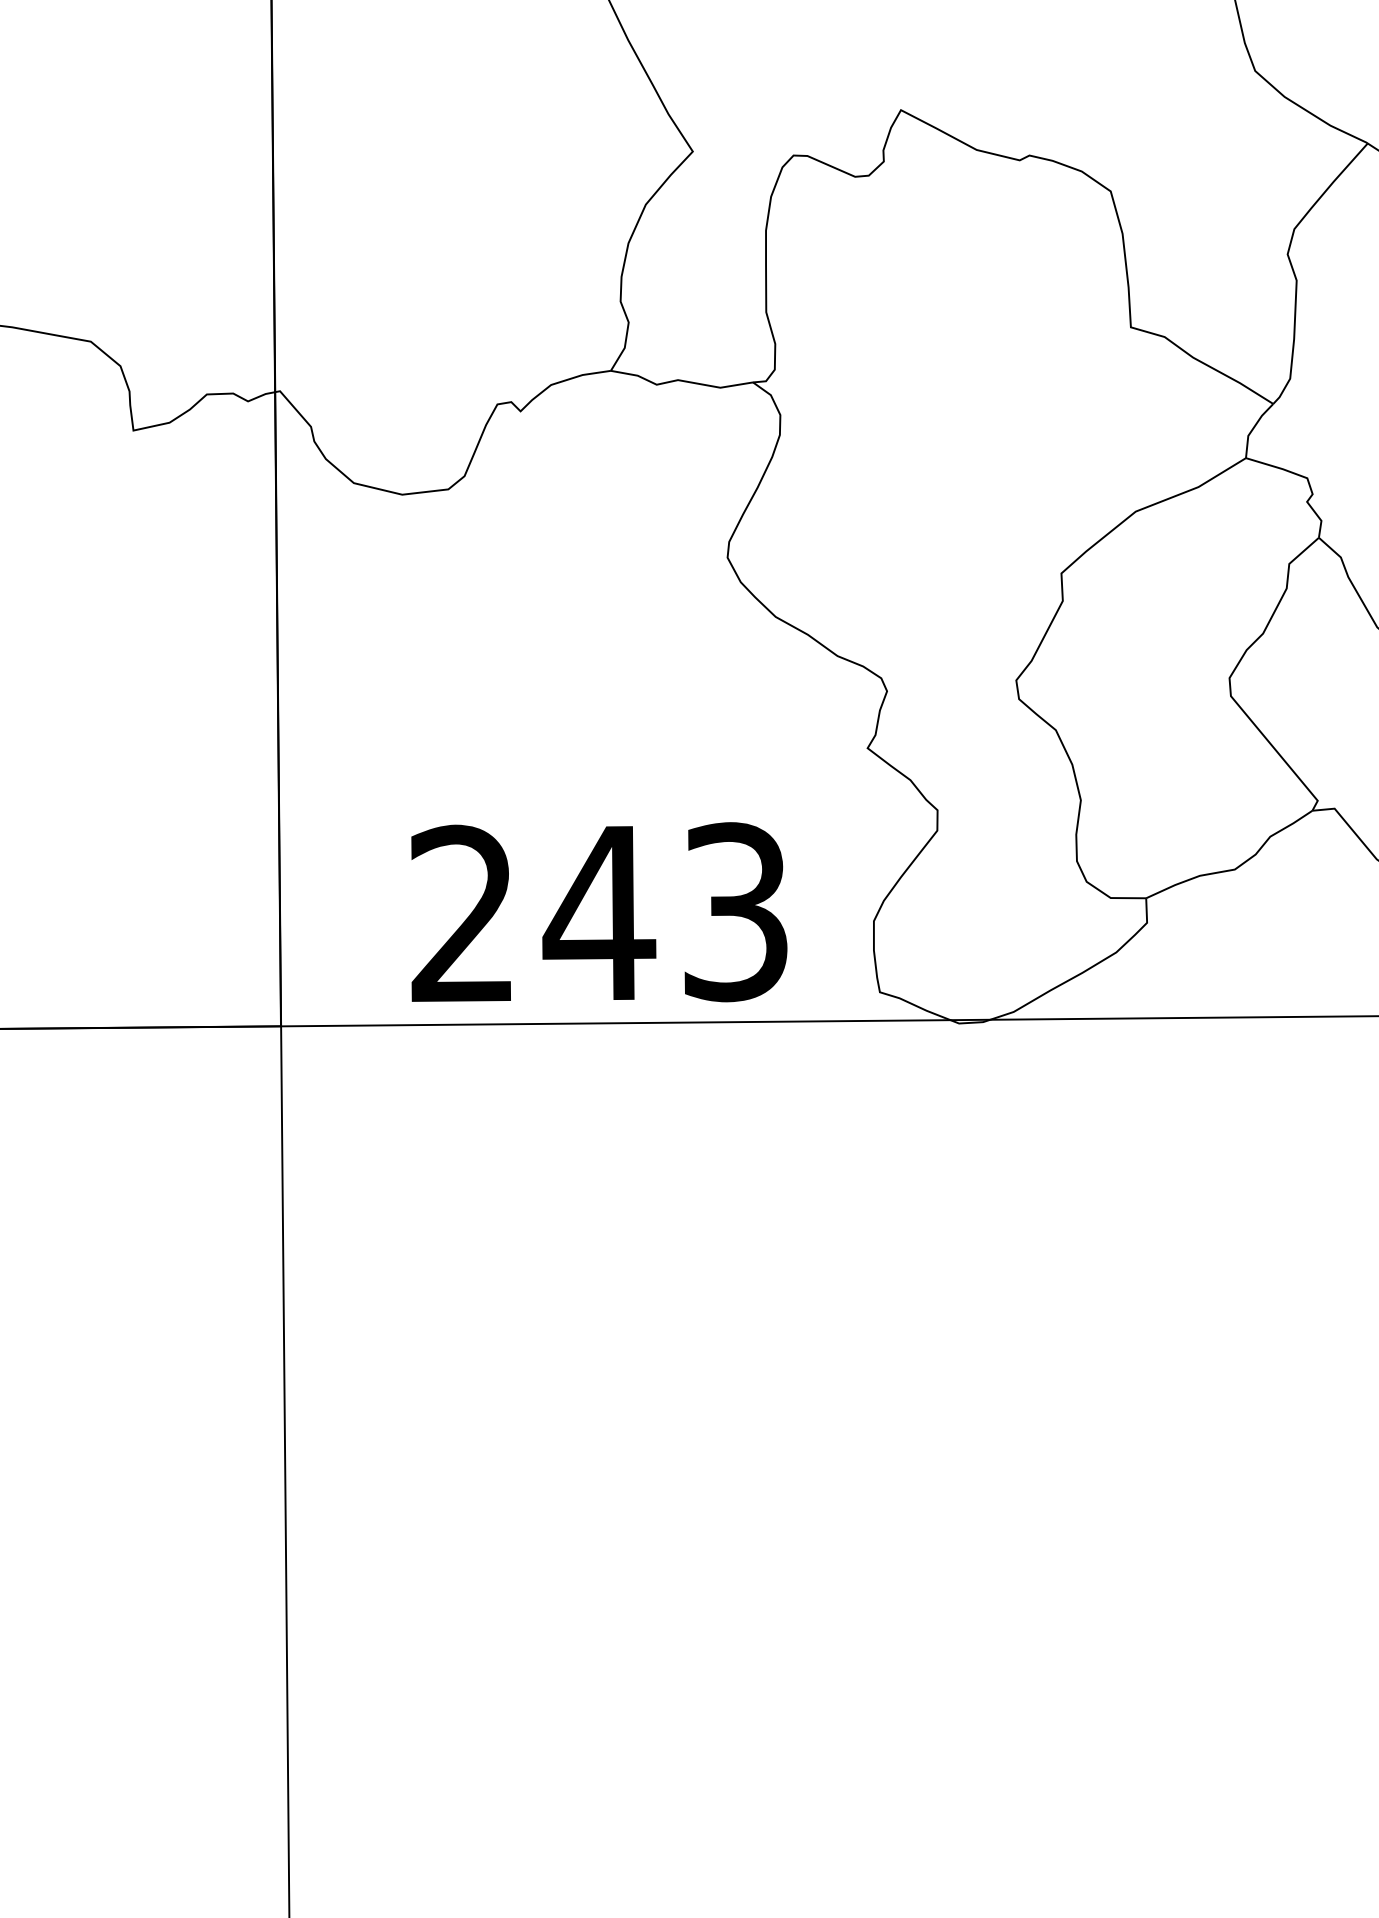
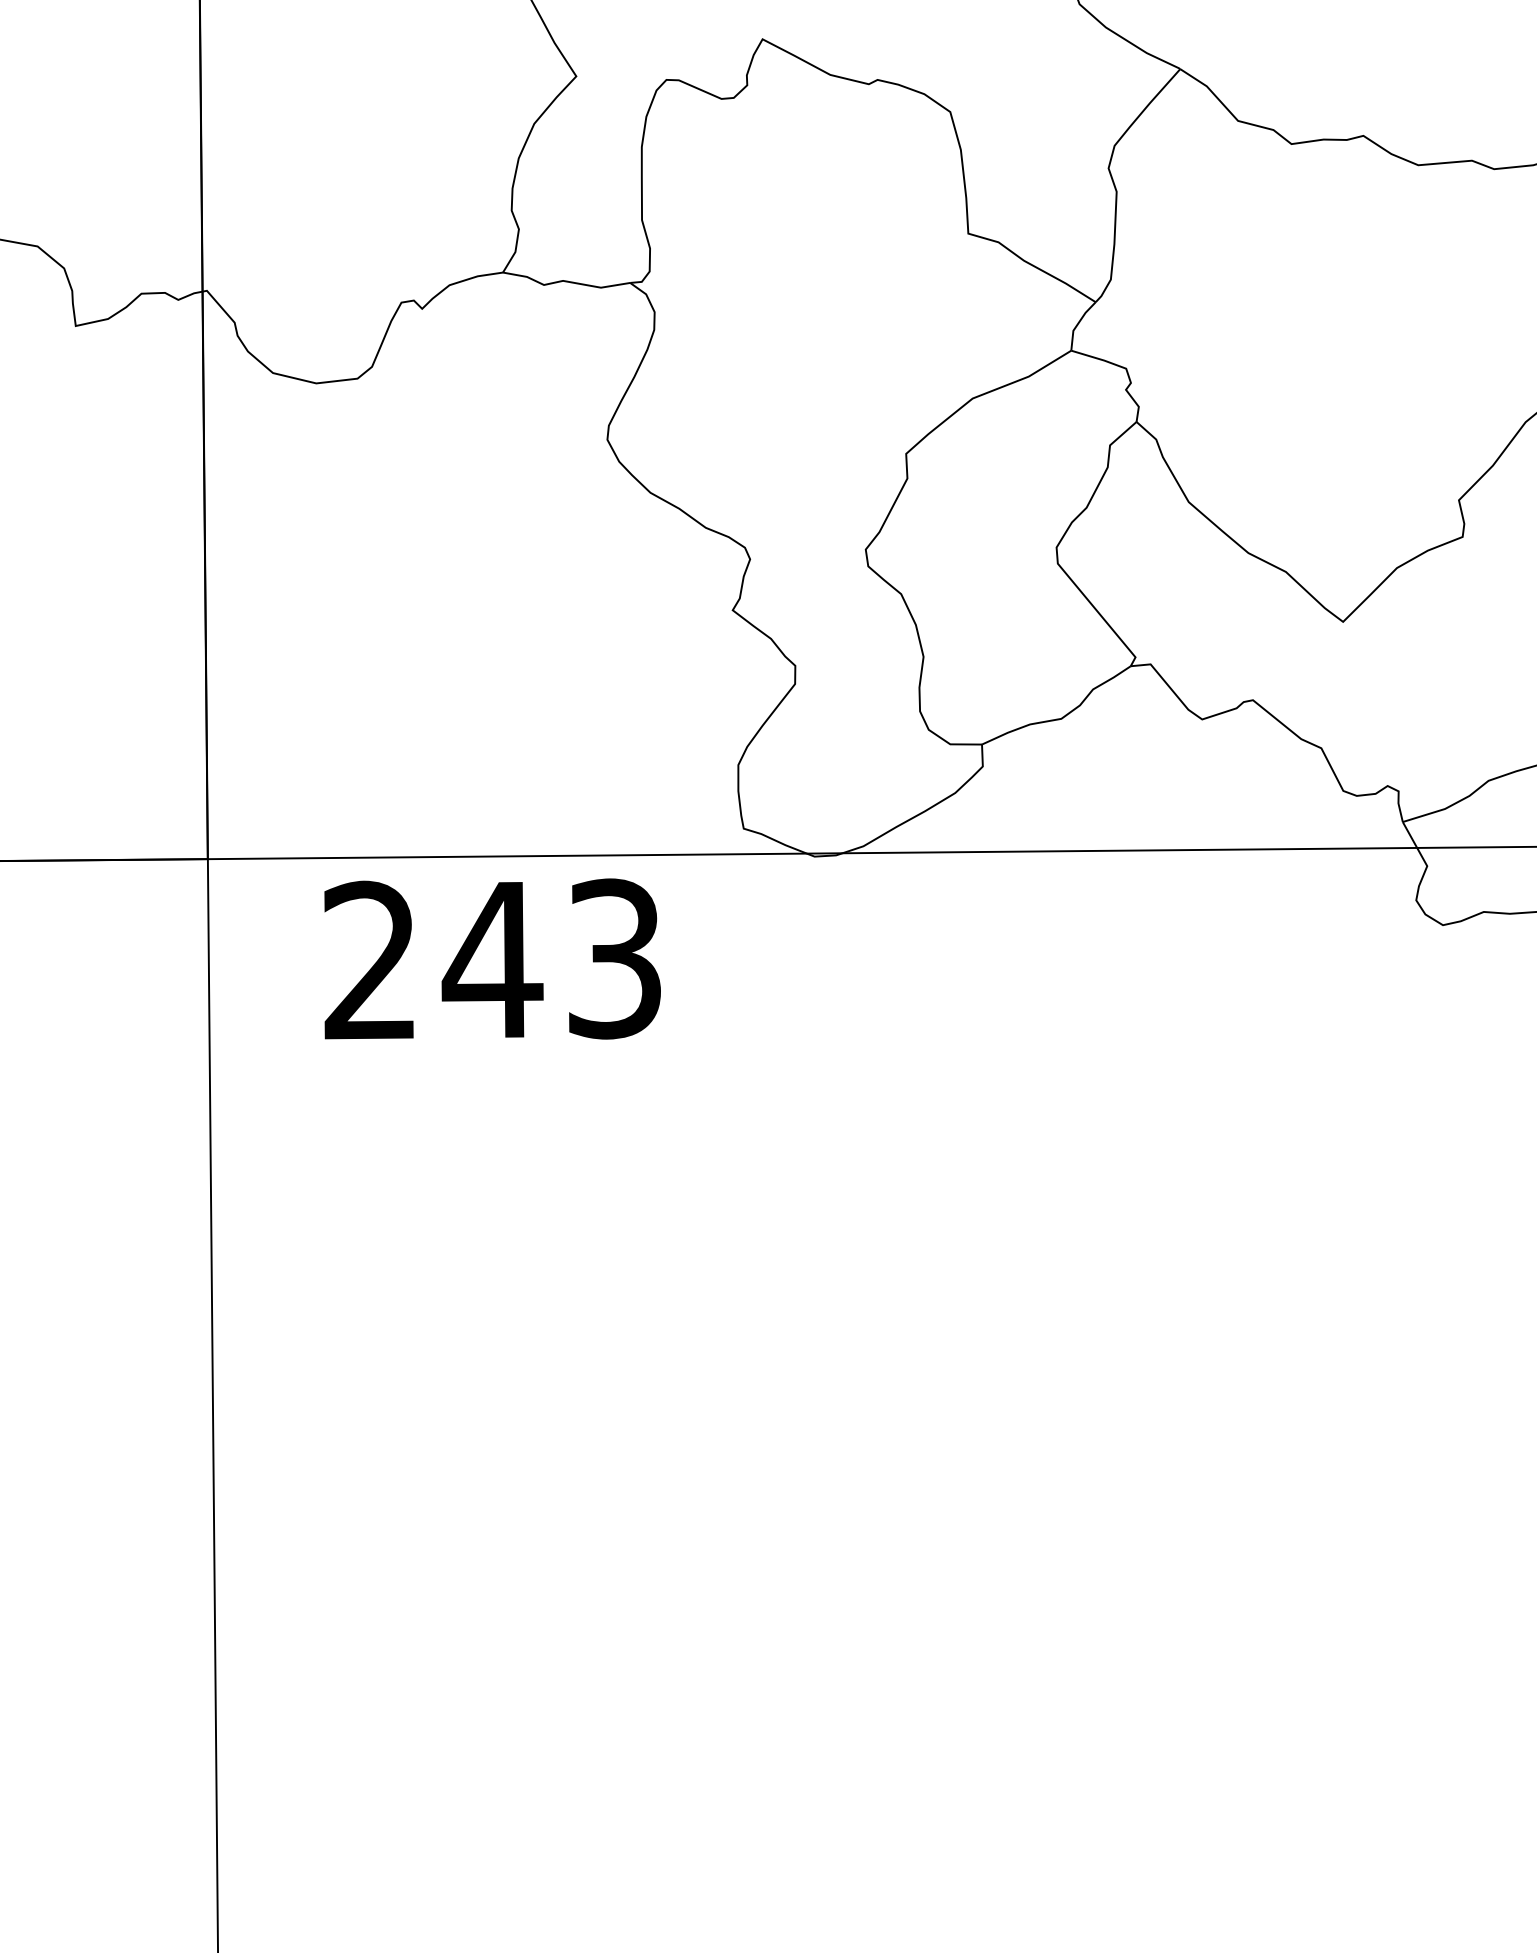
text: (599, 911) -> (492, 958), moved

